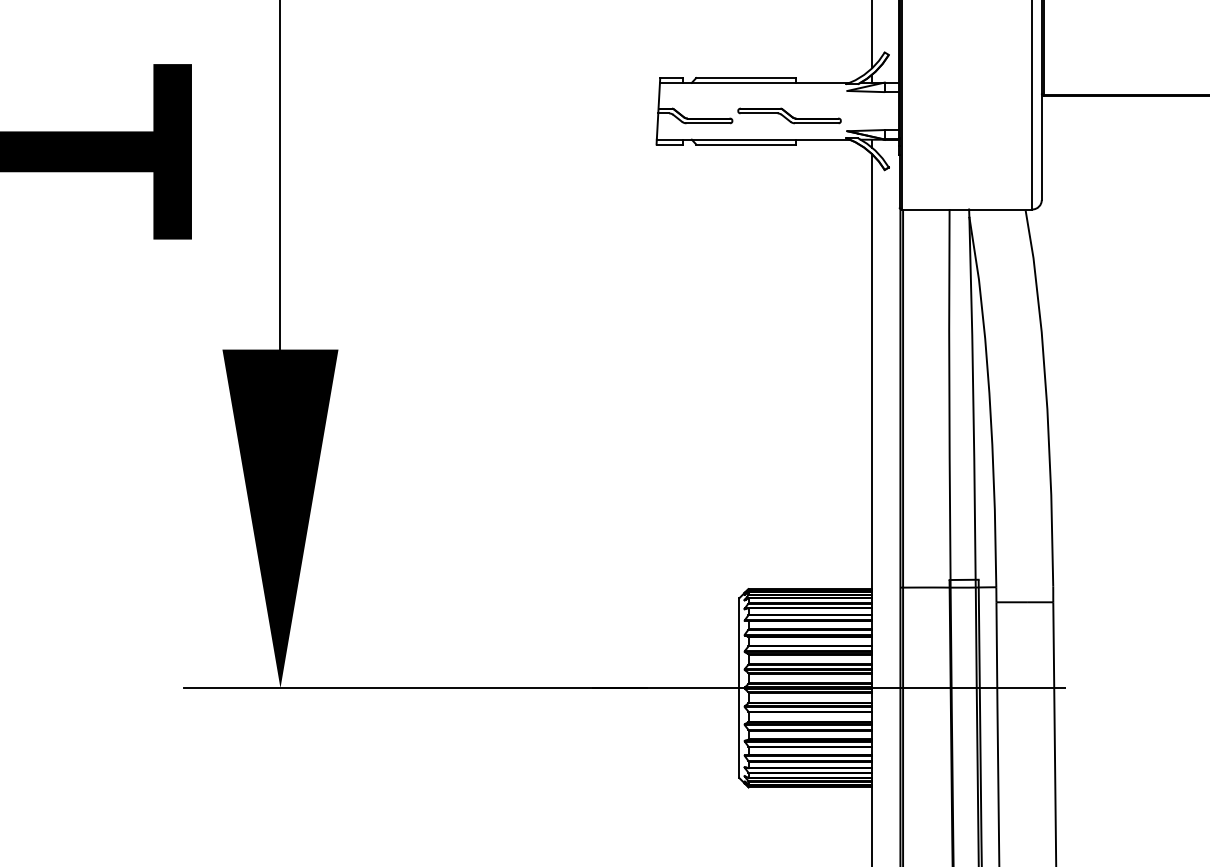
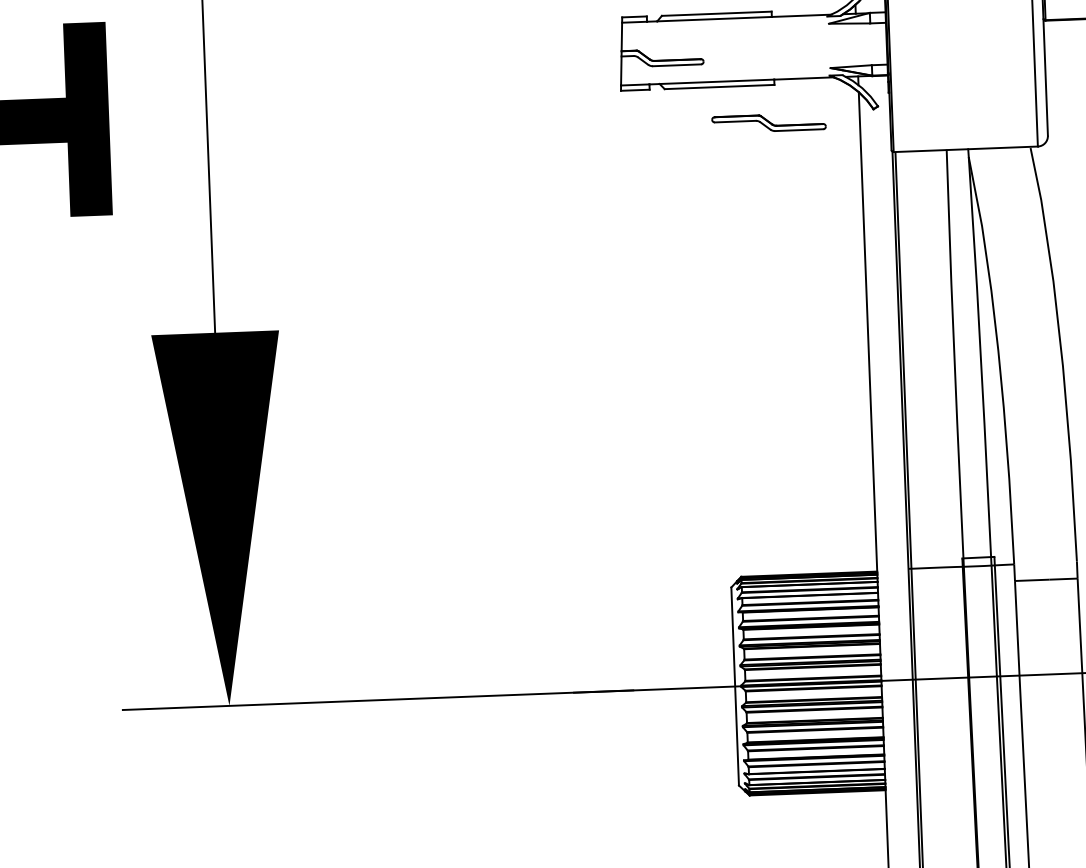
part: (789, 115) -> (768, 122), moved

